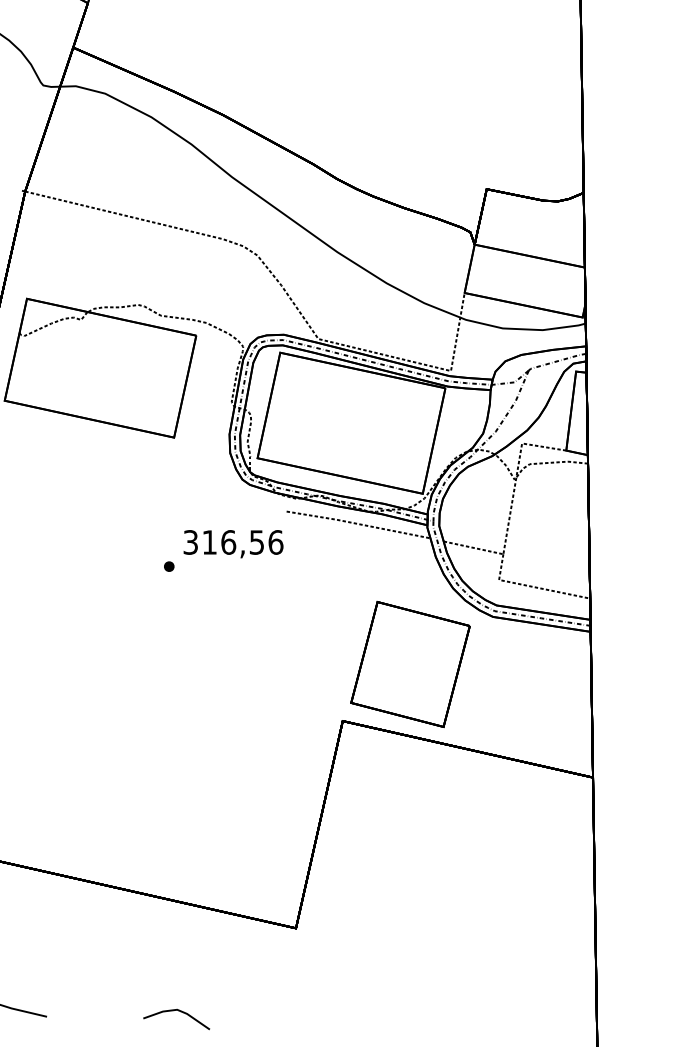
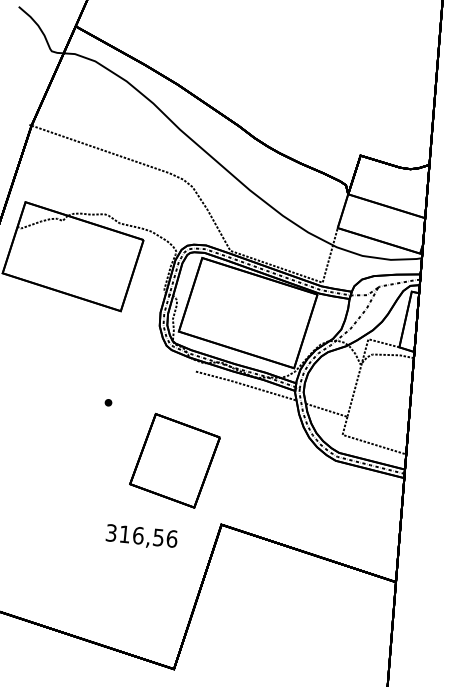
text: (233, 544) -> (141, 537), moved
part: (410, 664) -> (175, 460), moved

